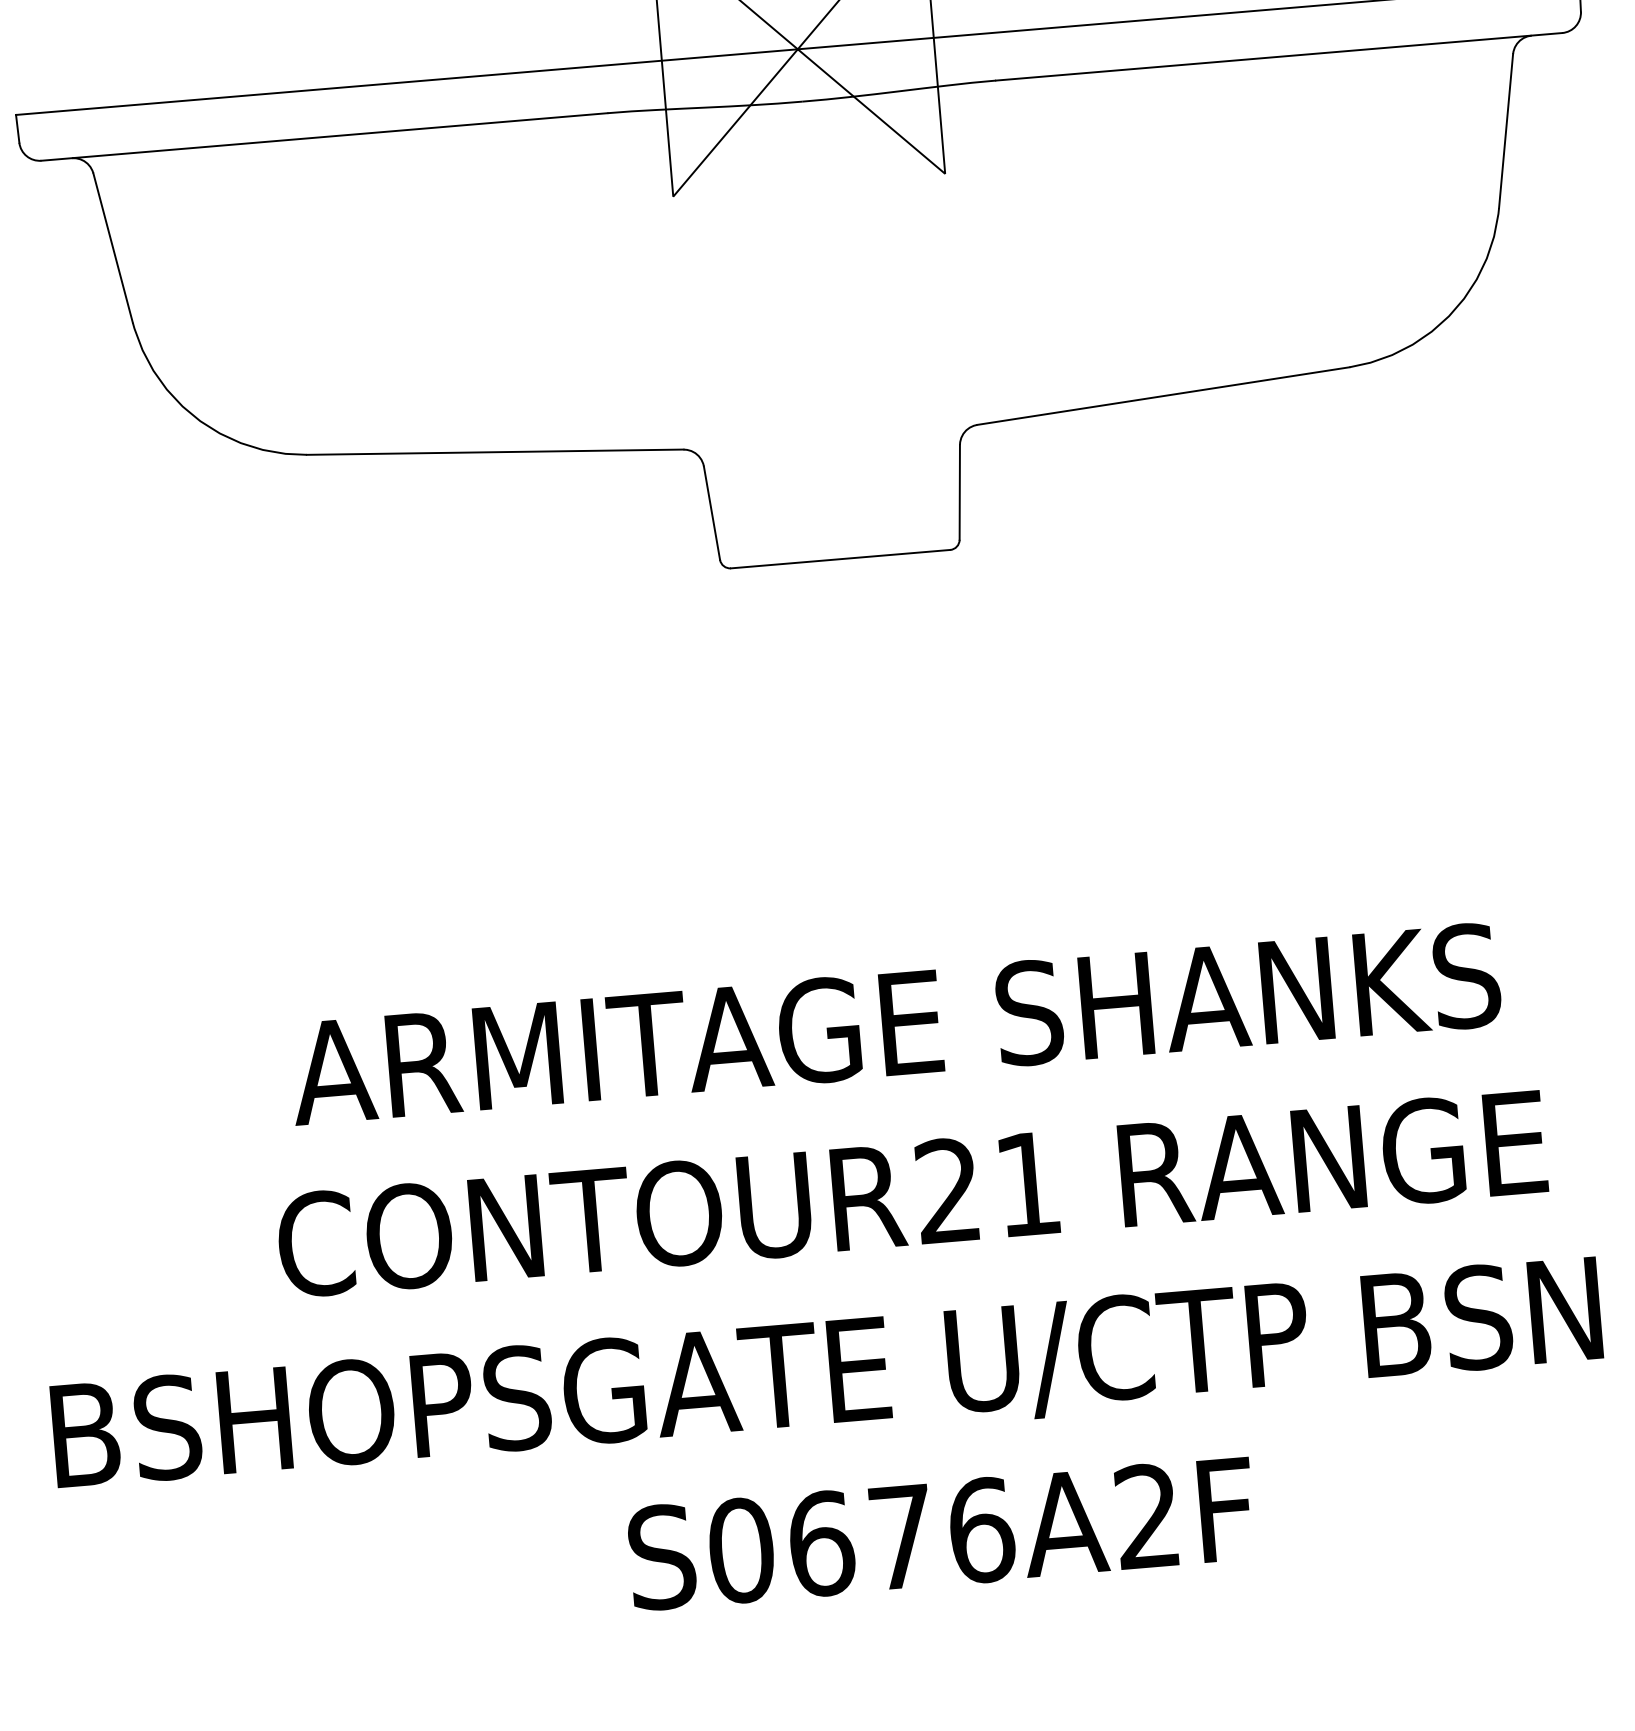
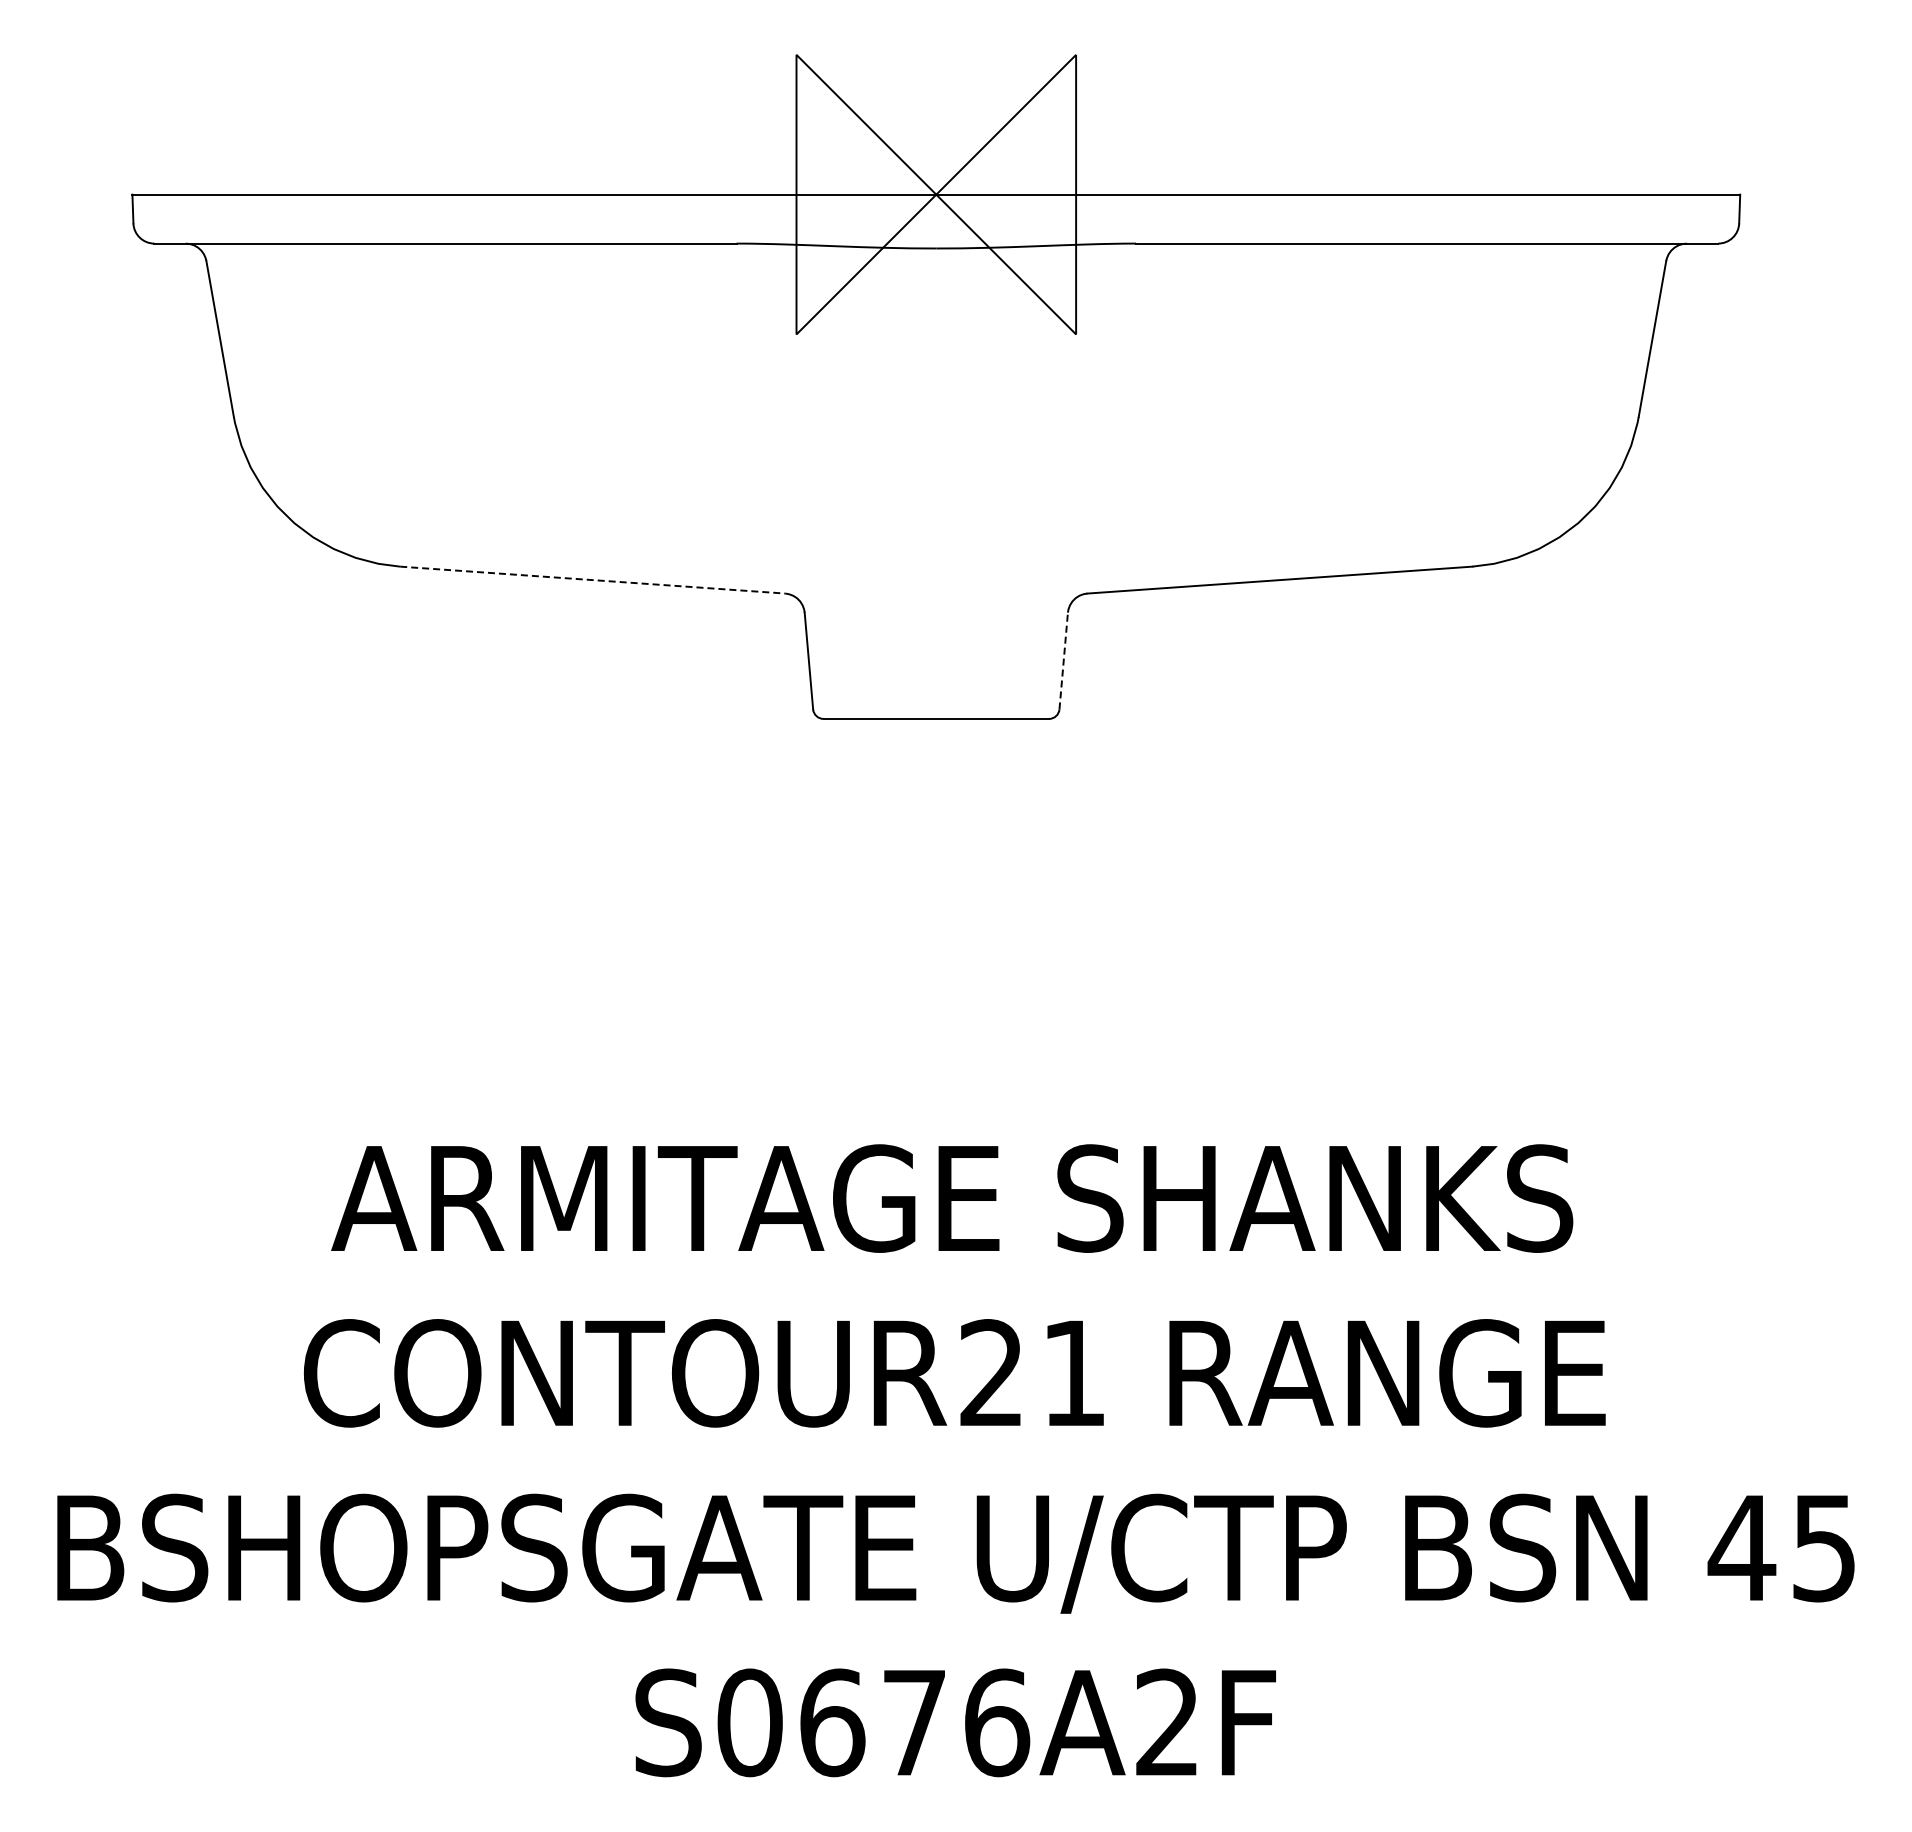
line: (495, 452) -> (593, 580), solid -> dashed
line: (959, 492) -> (1063, 661), solid -> dashed

